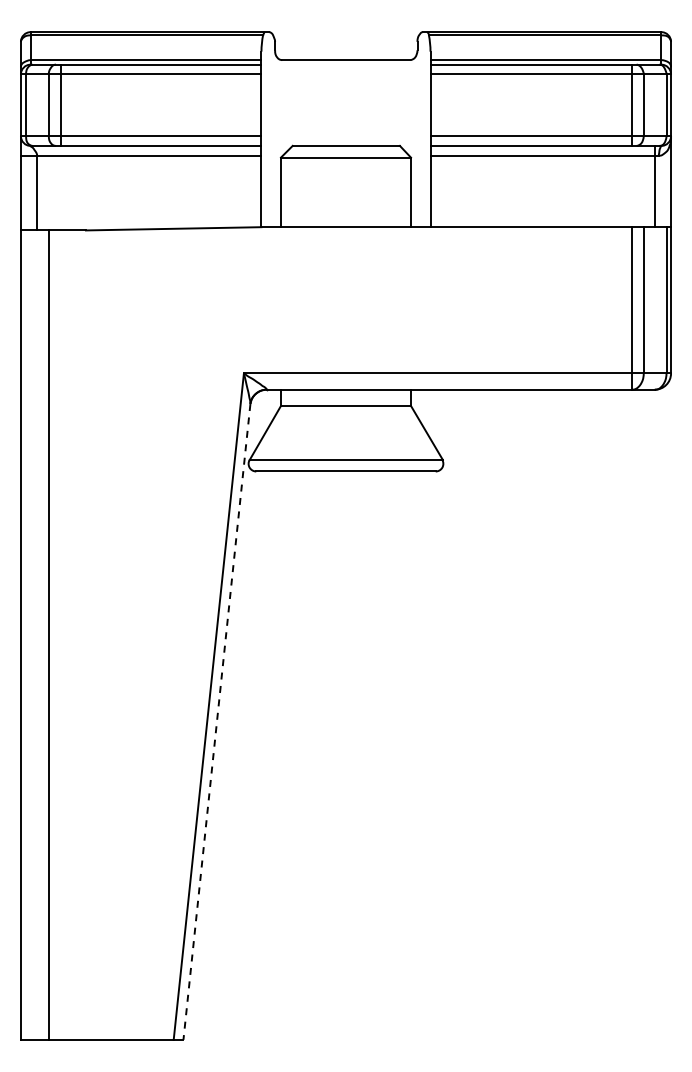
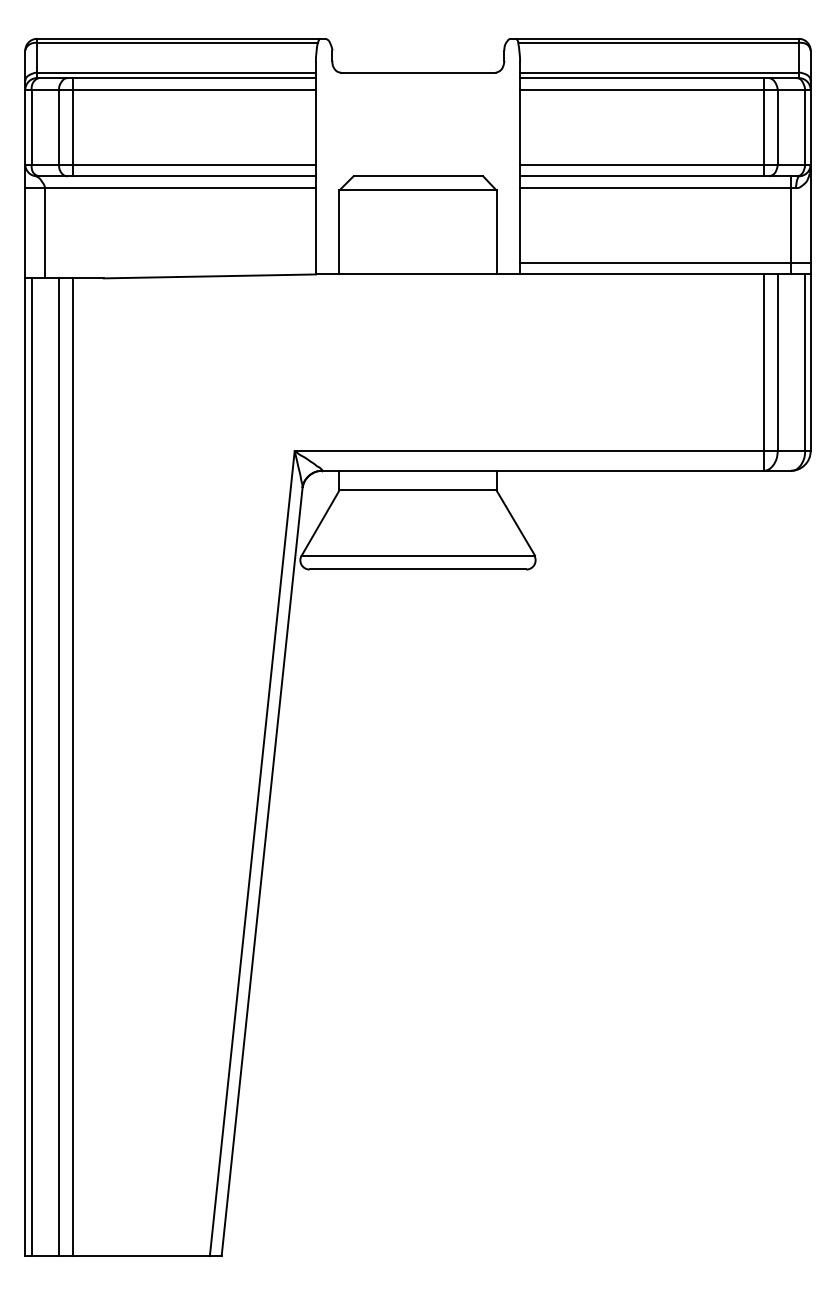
line: (550, 217) -> (665, 262), added
line: (26, 634) -> (32, 766), added
line: (60, 634) -> (73, 766), added
line: (216, 721) -> (261, 871), dashed -> solid

